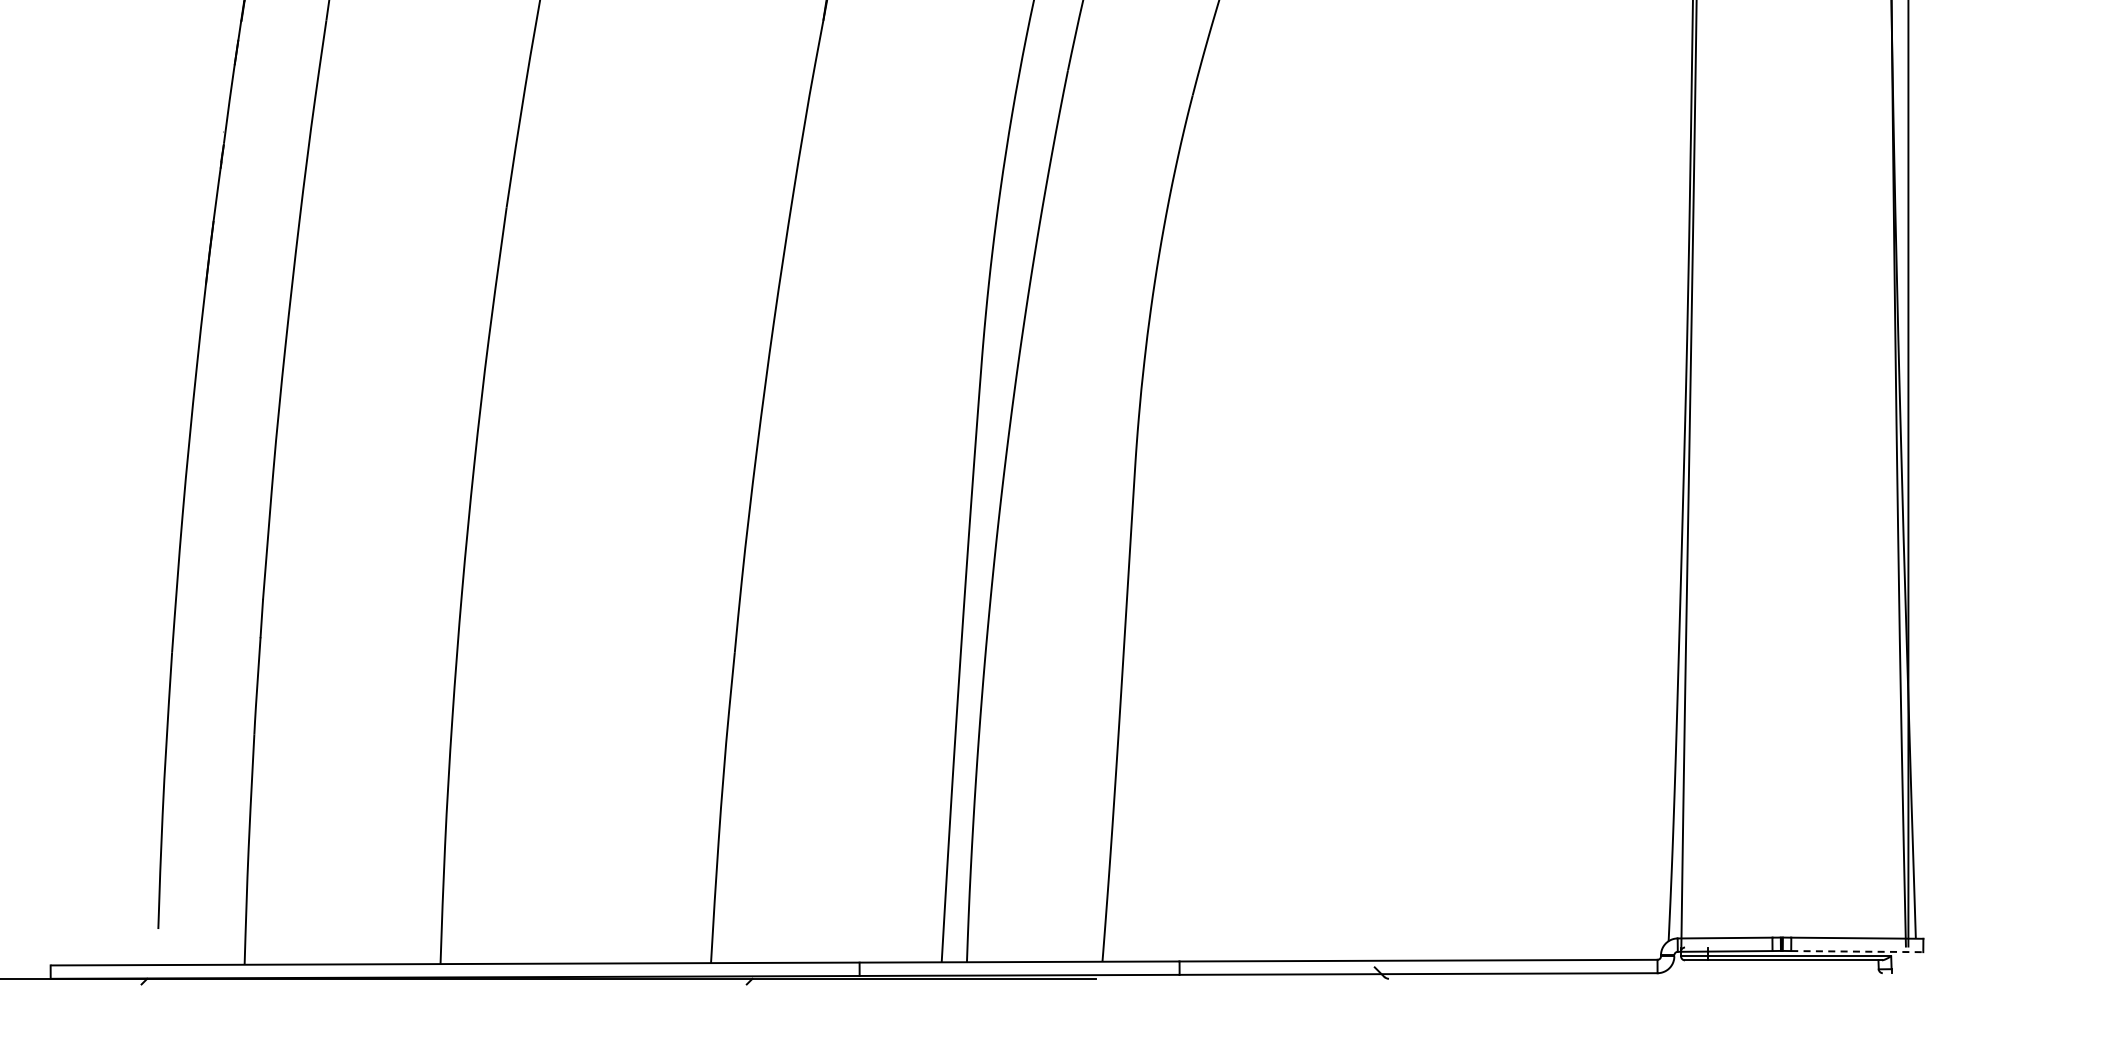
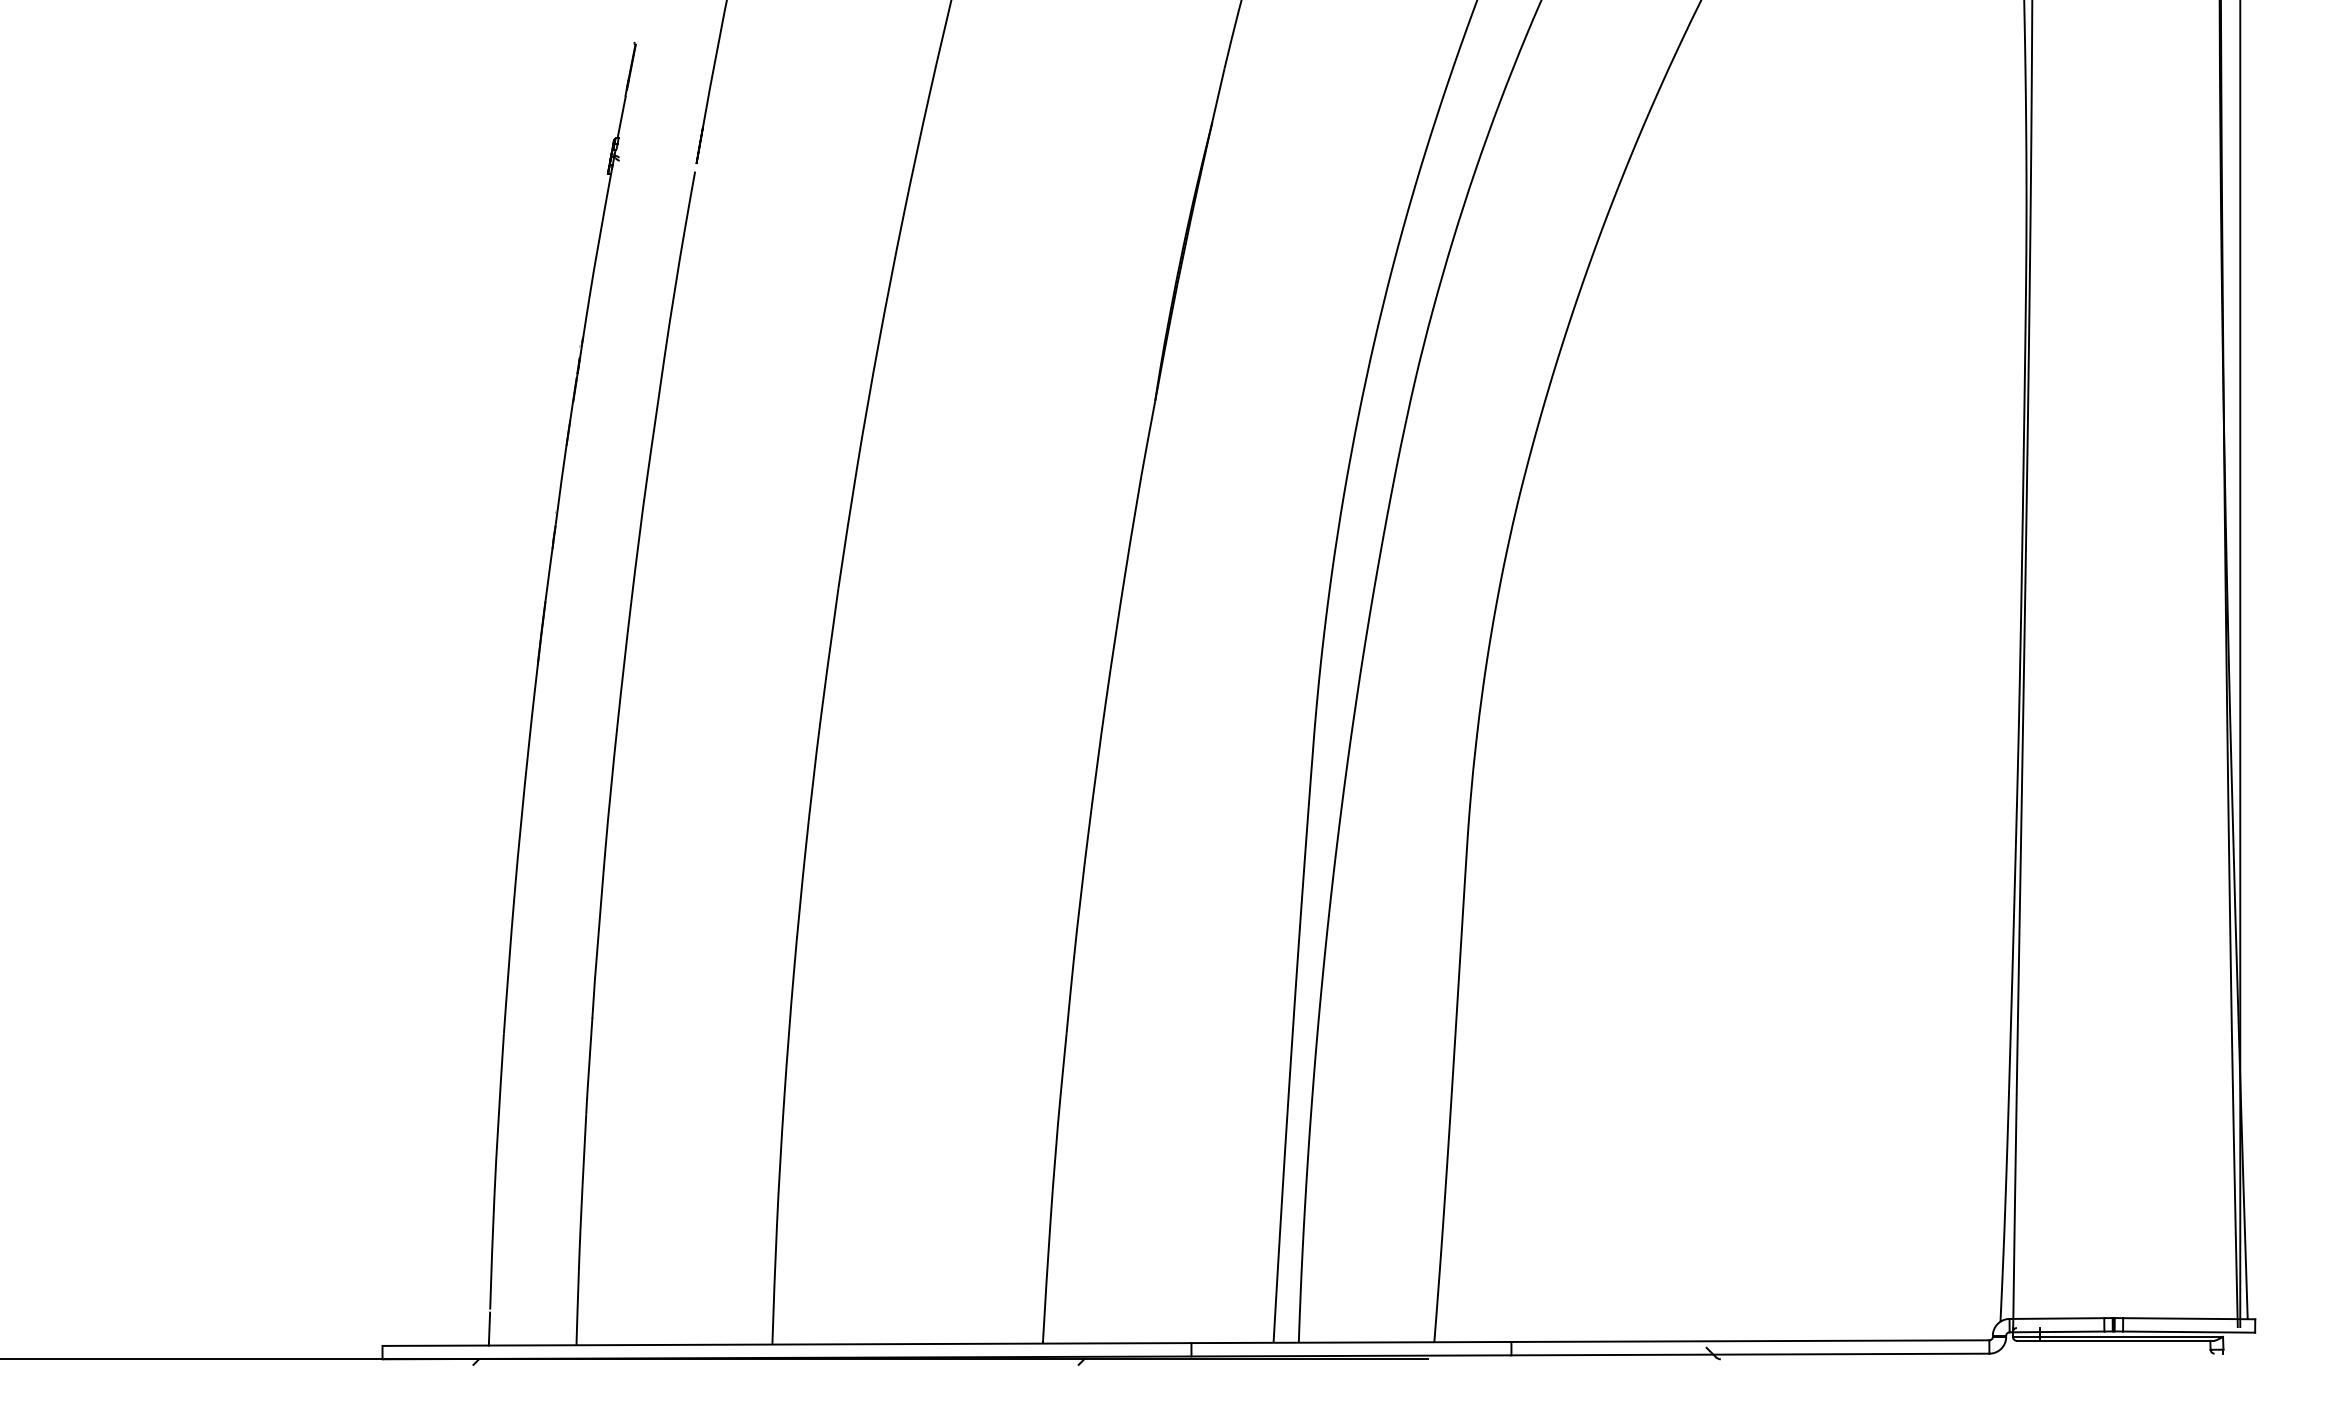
line: (157, 948) -> (489, 1328), added
line: (1857, 952) -> (2189, 1332), dashed -> solid

